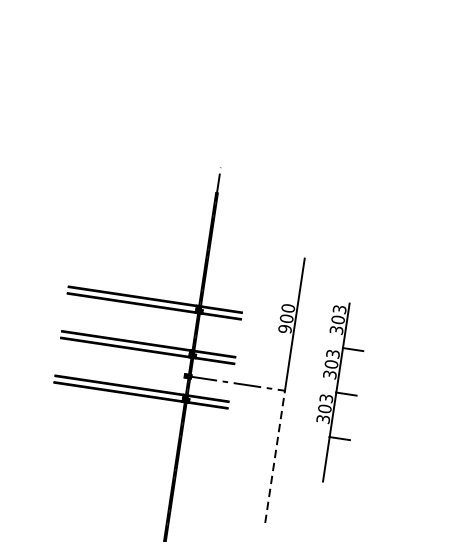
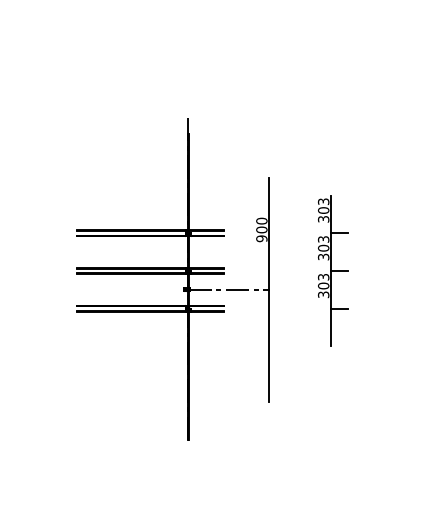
part: (339, 392) -> (333, 270), moved
line: (275, 456) -> (269, 345), dashed -> solid

